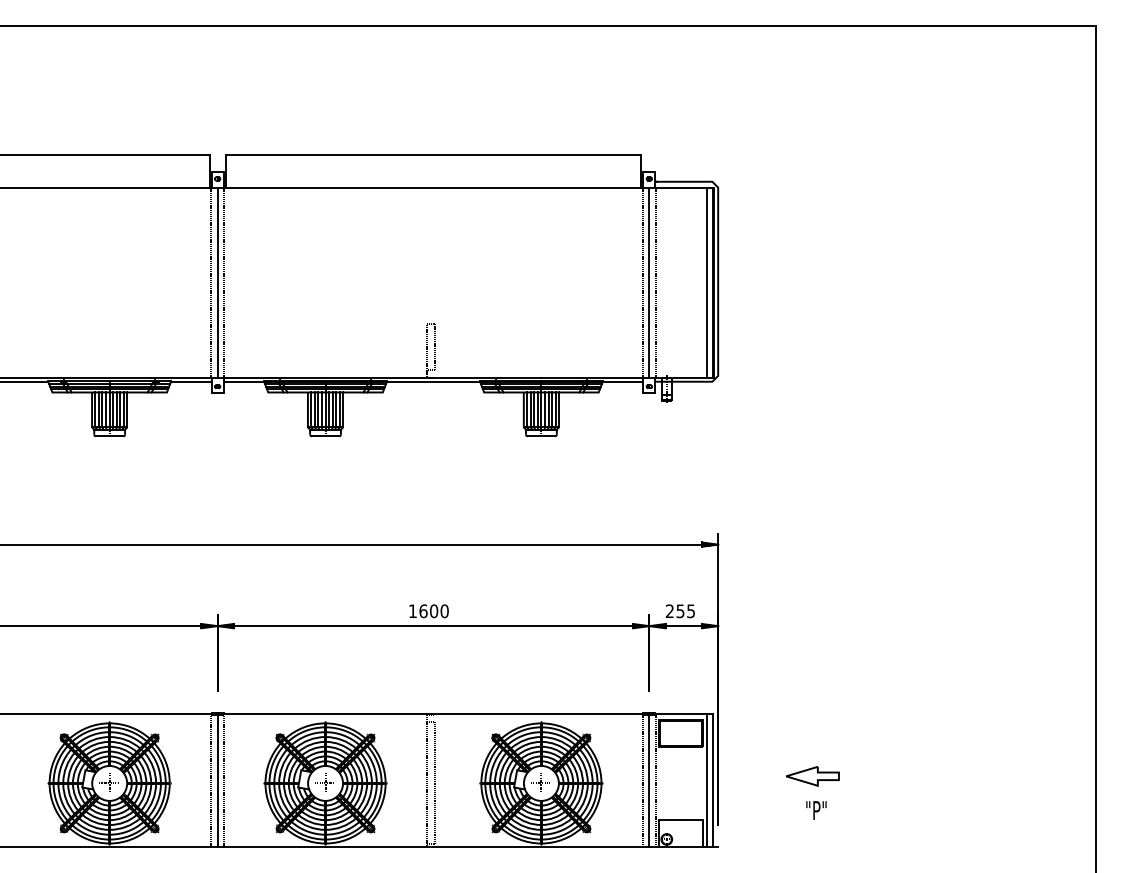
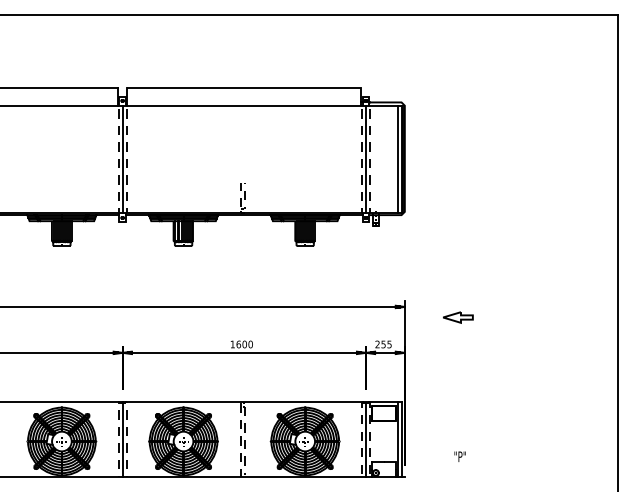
part: (813, 776) -> (458, 317), moved

